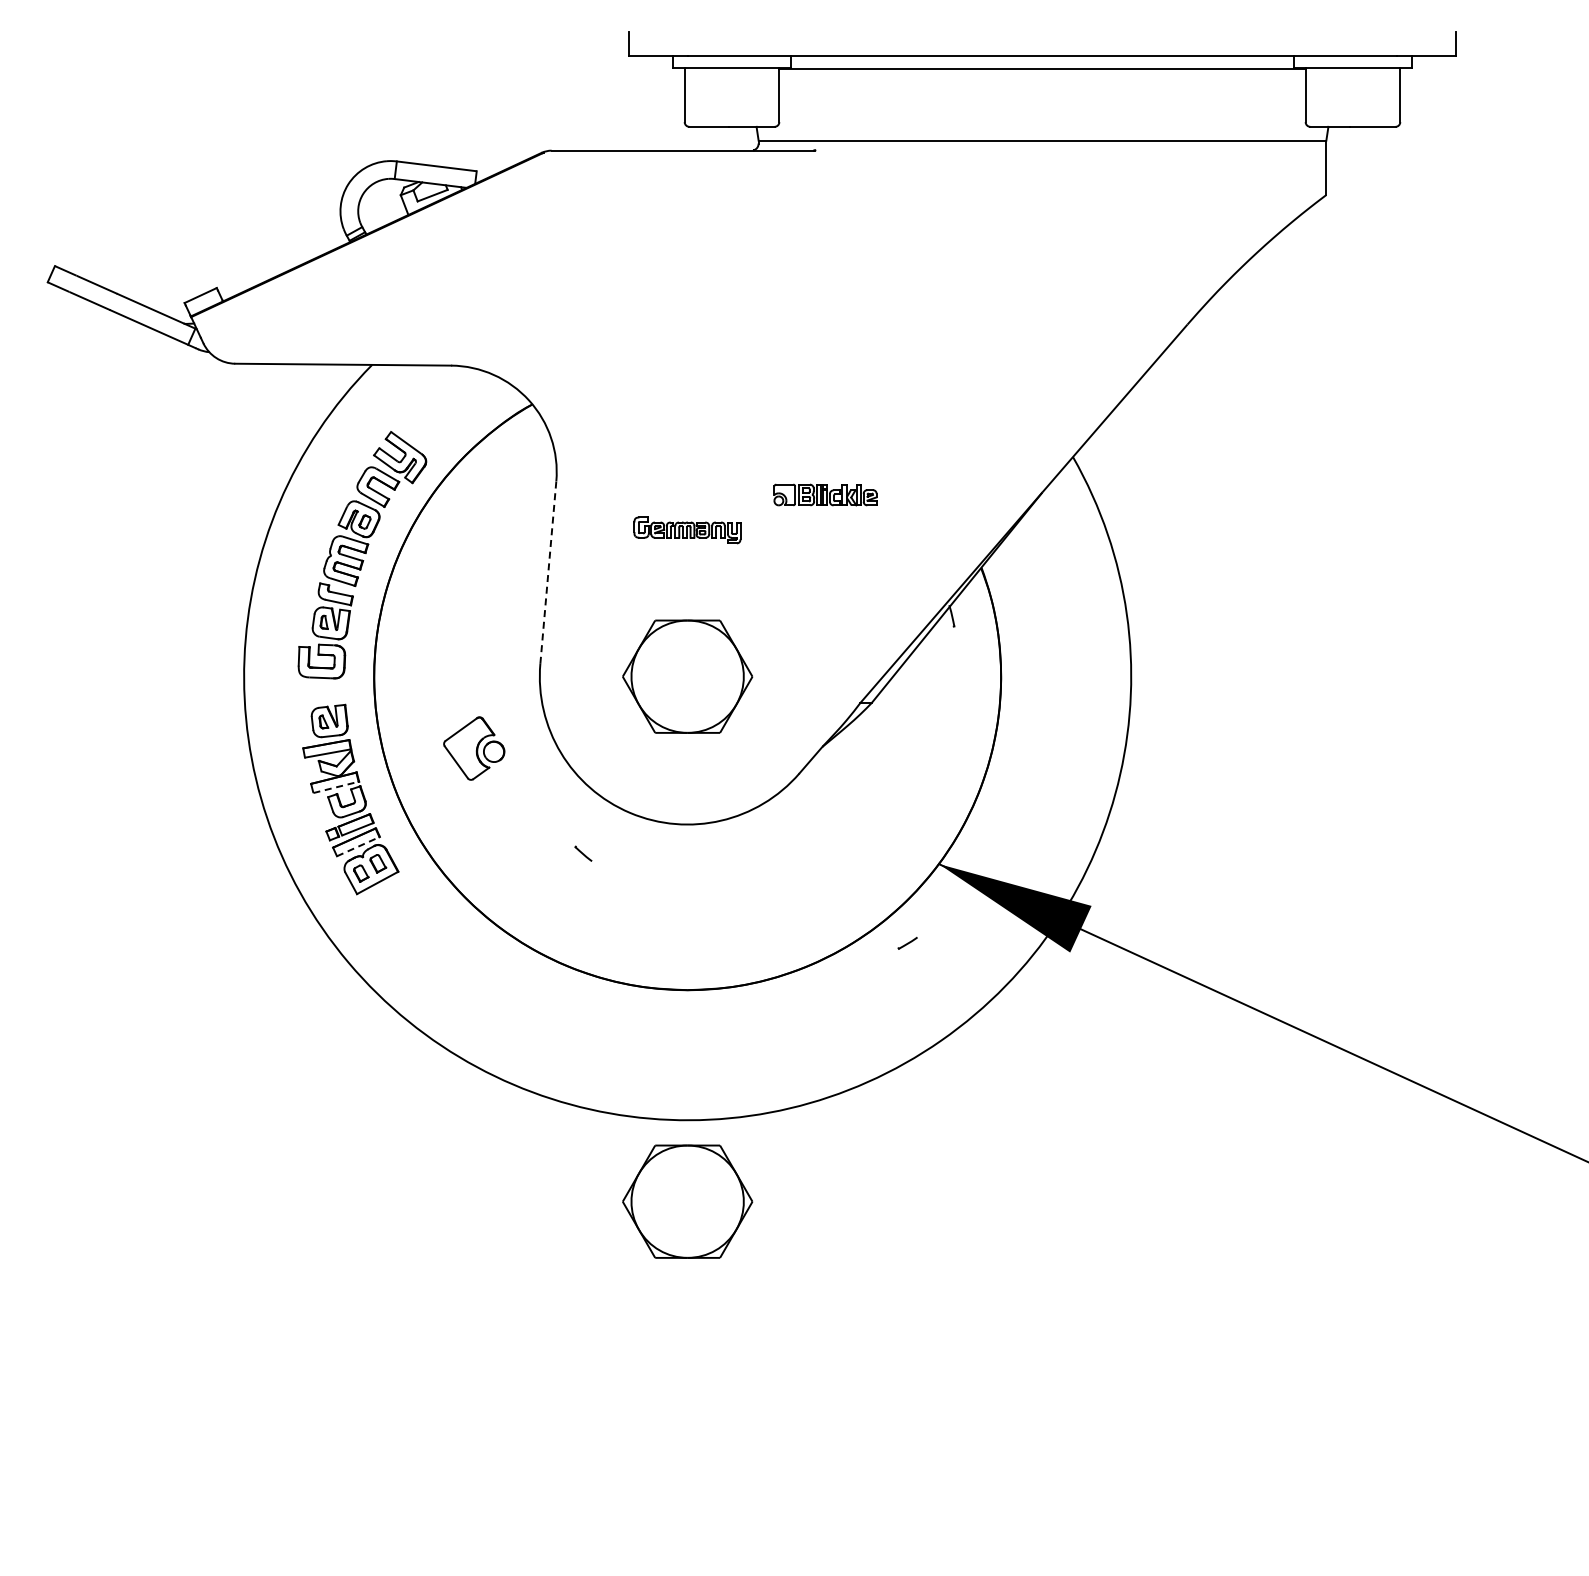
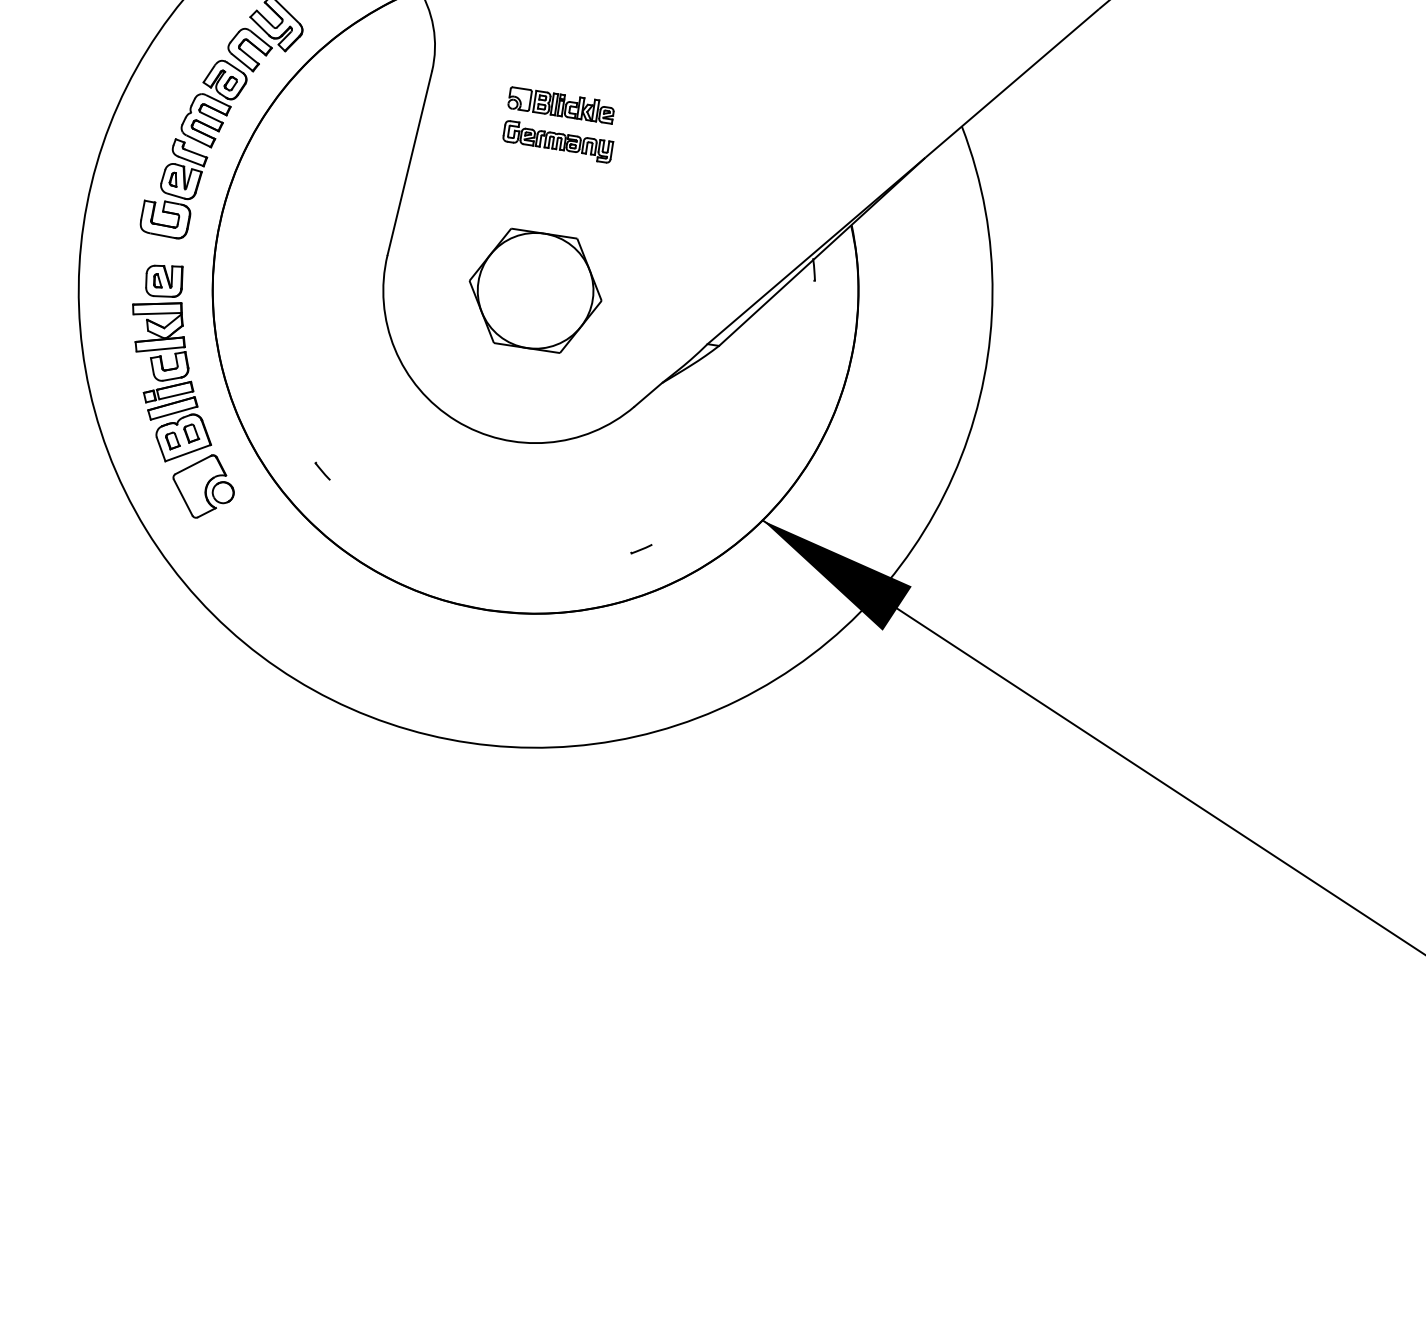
part: (825, 494) -> (561, 104), moved
line: (548, 572) -> (409, 163), dashed -> solid
part: (474, 748) -> (203, 486), moved
line: (336, 787) -> (160, 349), dashed -> solid
line: (358, 846) -> (174, 413), dashed -> solid
line: (583, 853) -> (322, 470), moved
line: (907, 942) -> (641, 548), moved
part: (687, 1201) -> (454, 825), removed

